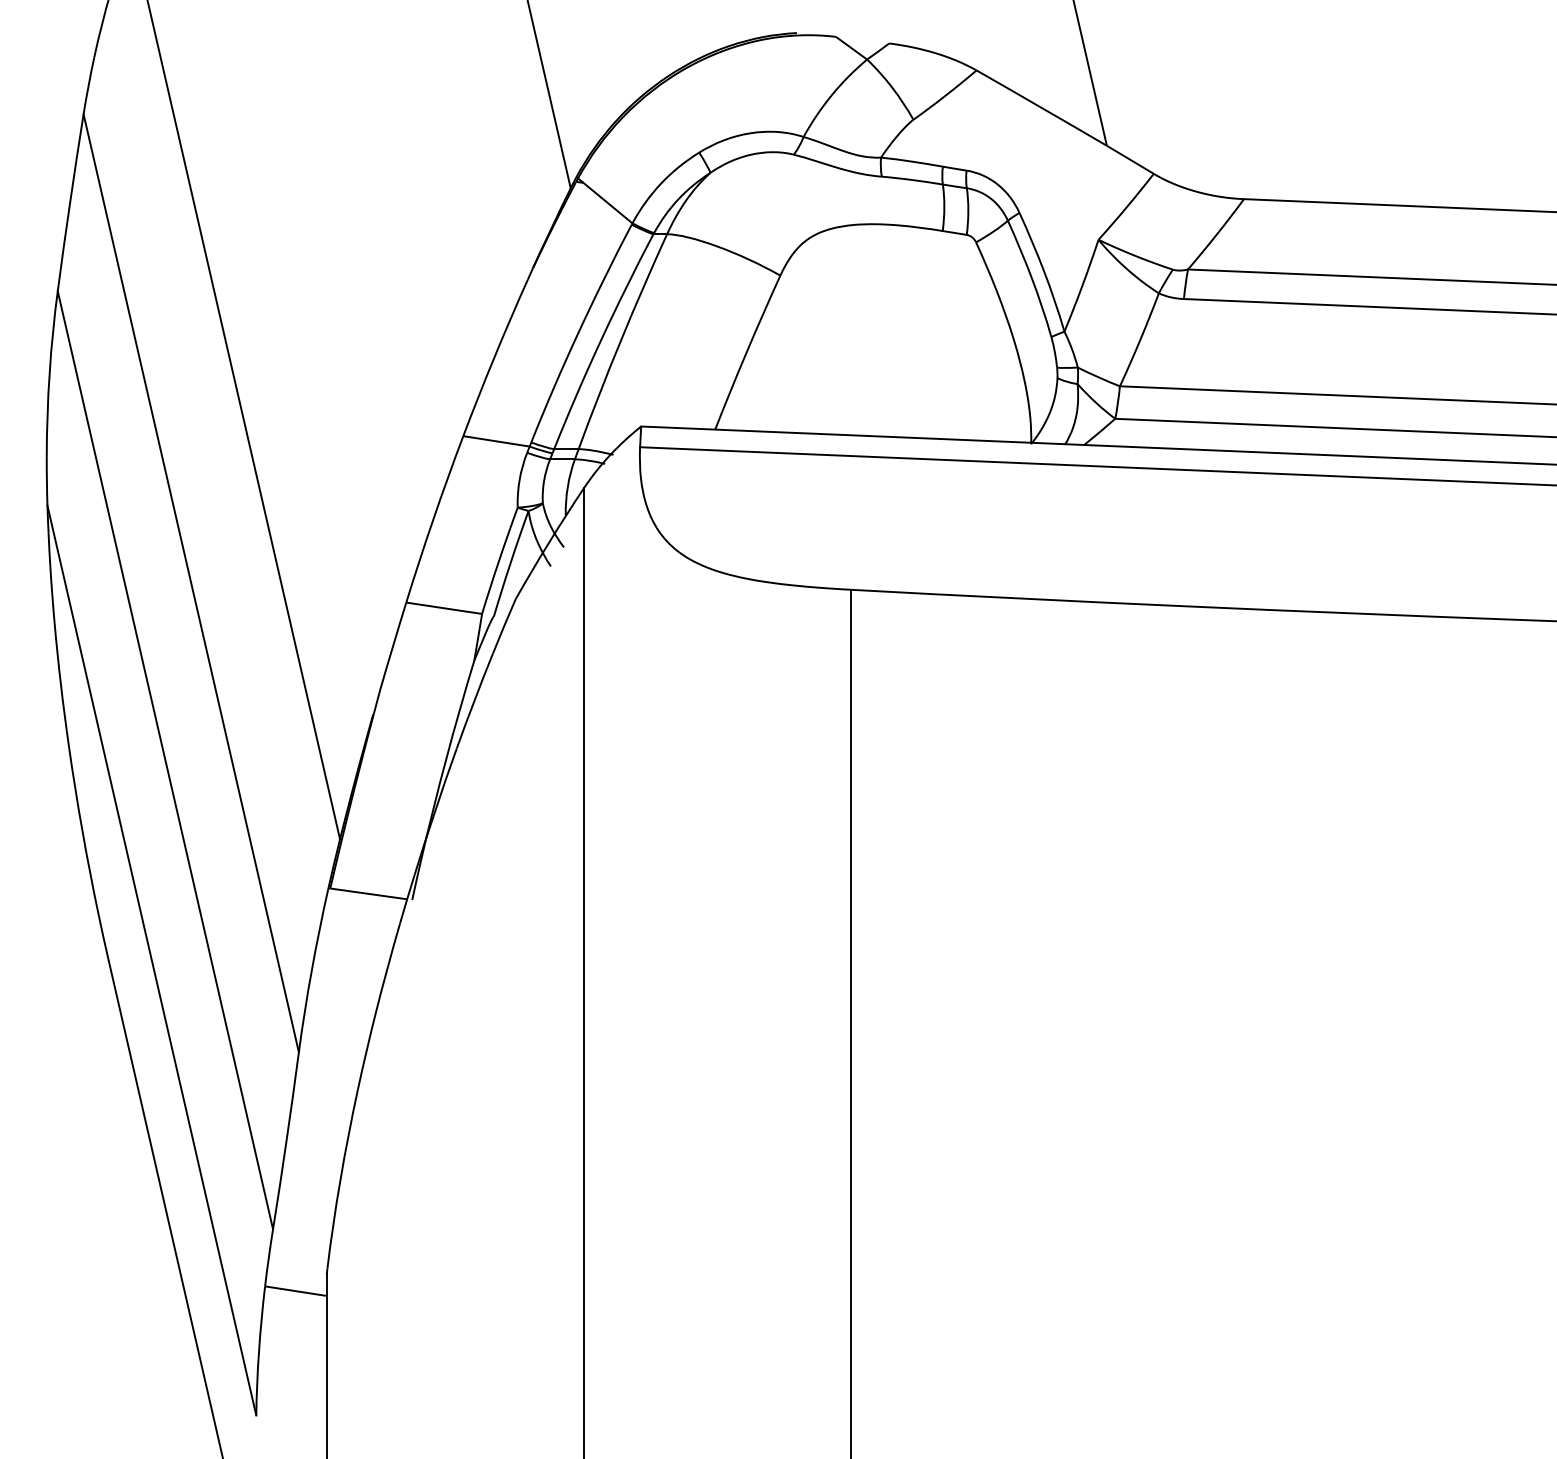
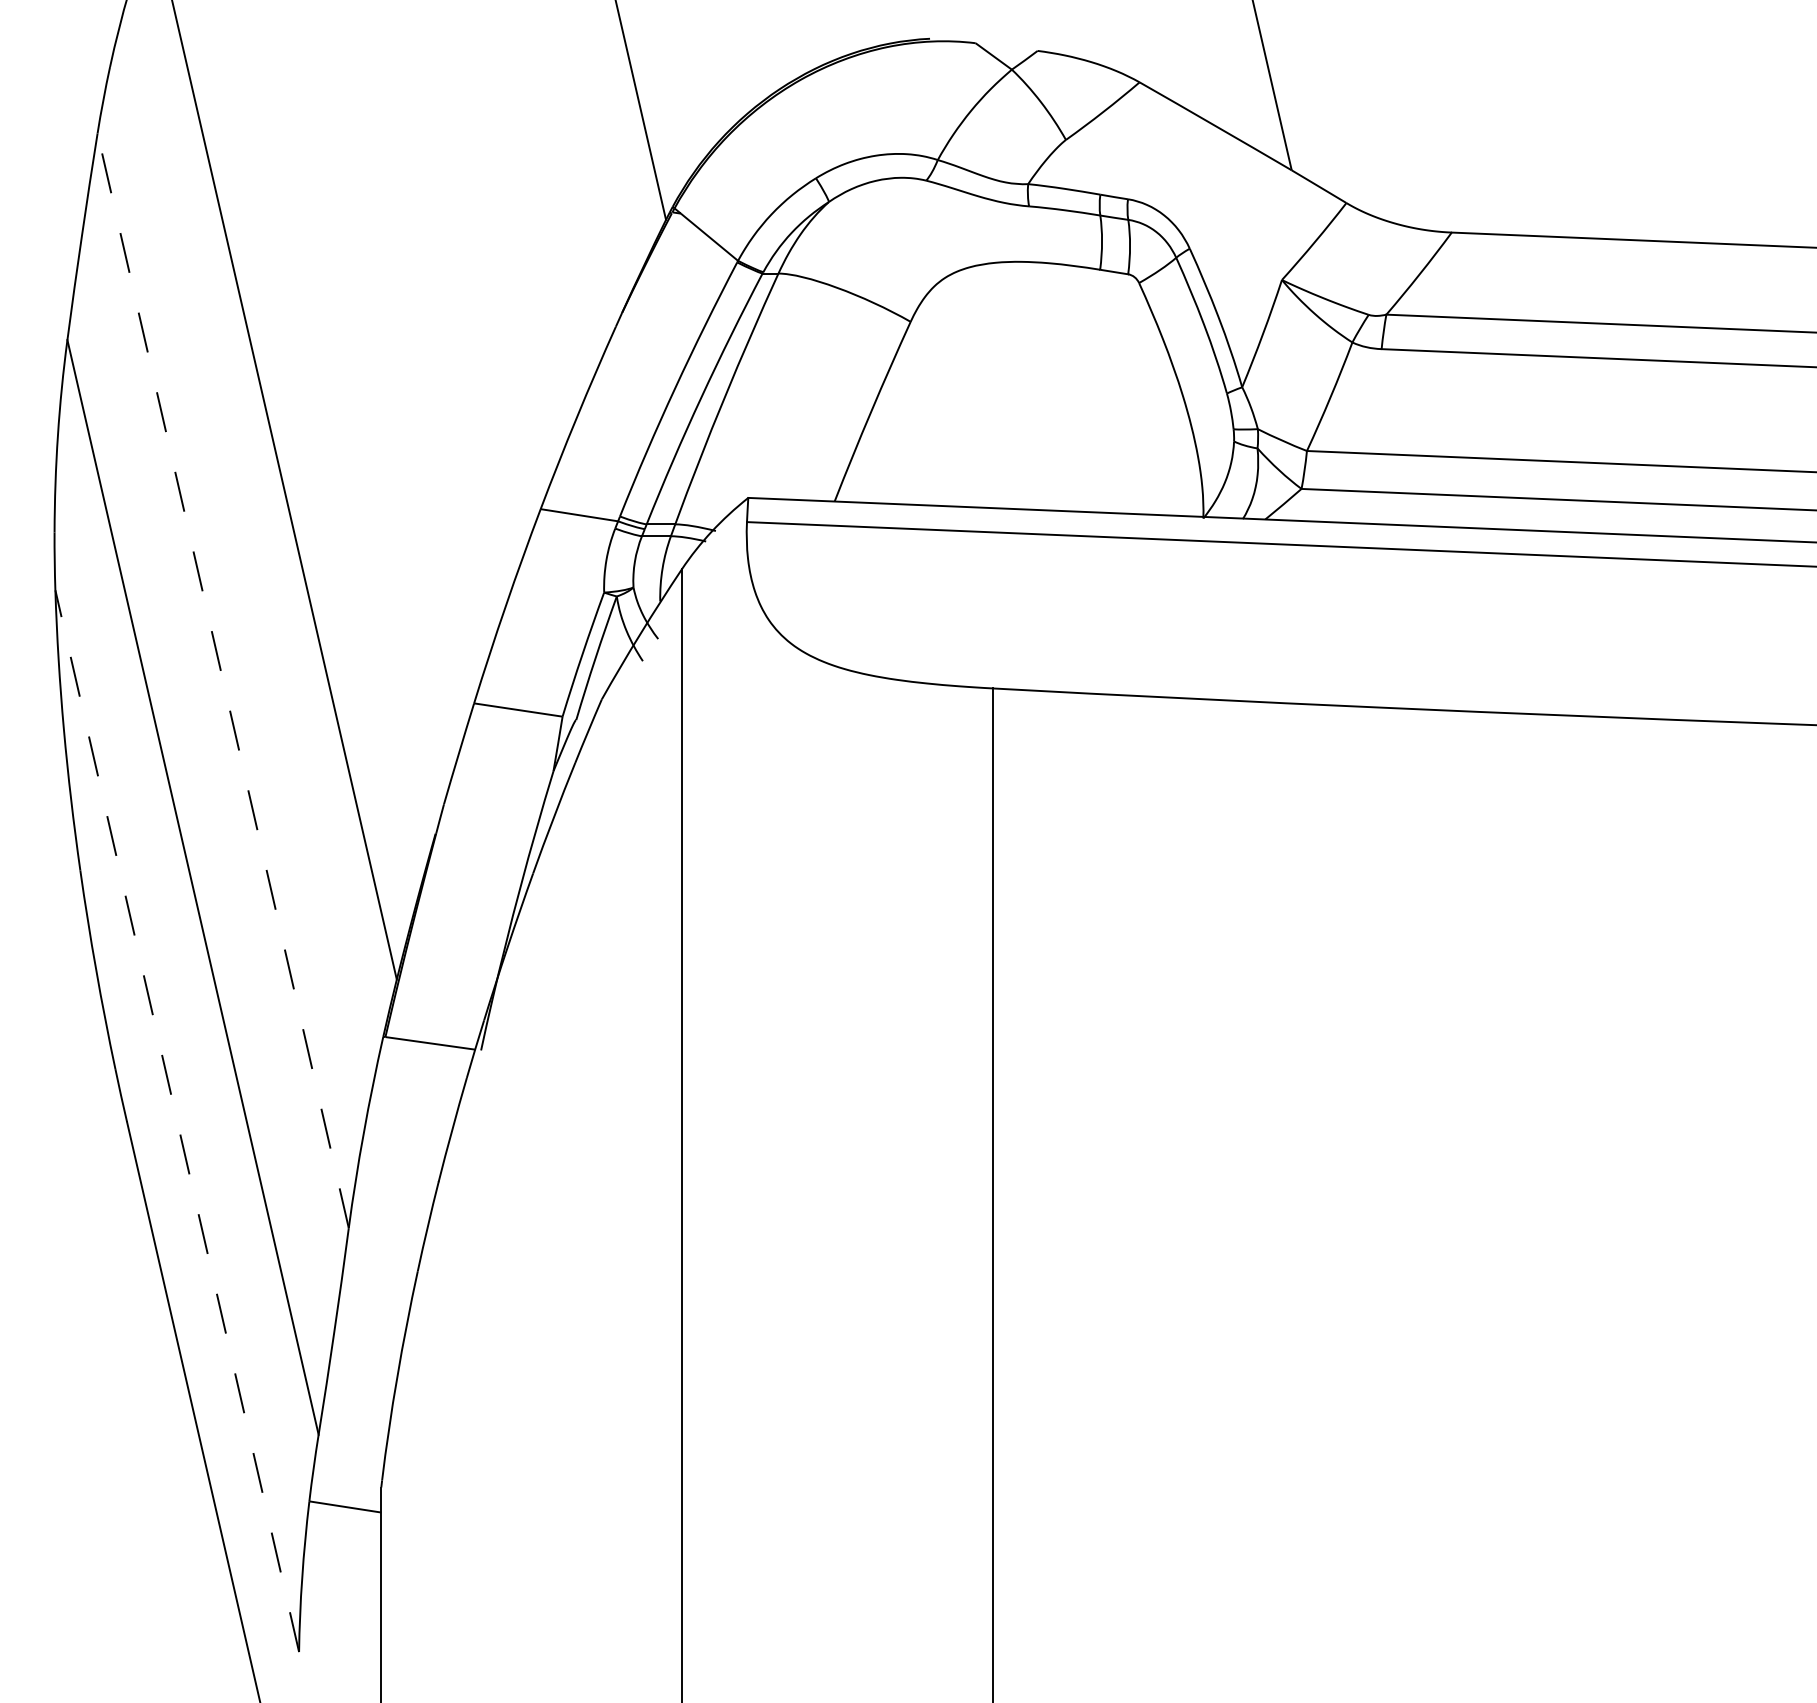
line: (191, 582) -> (223, 680), solid -> dashed
line: (152, 960) -> (177, 1121), solid -> dashed

